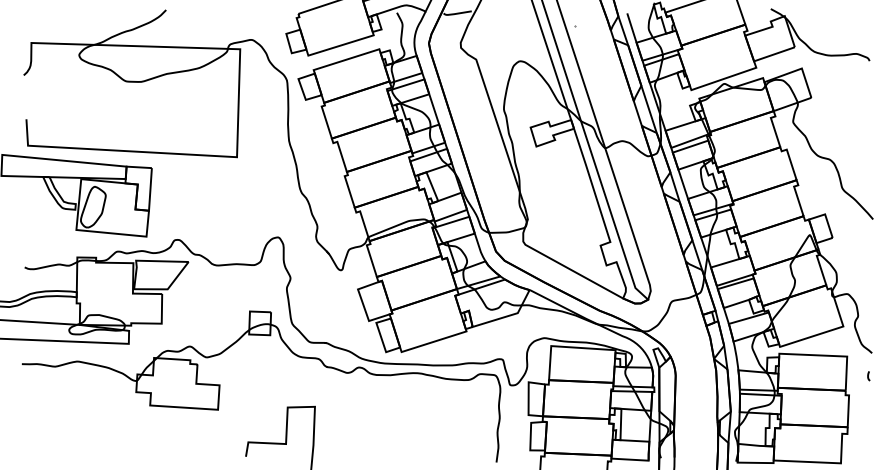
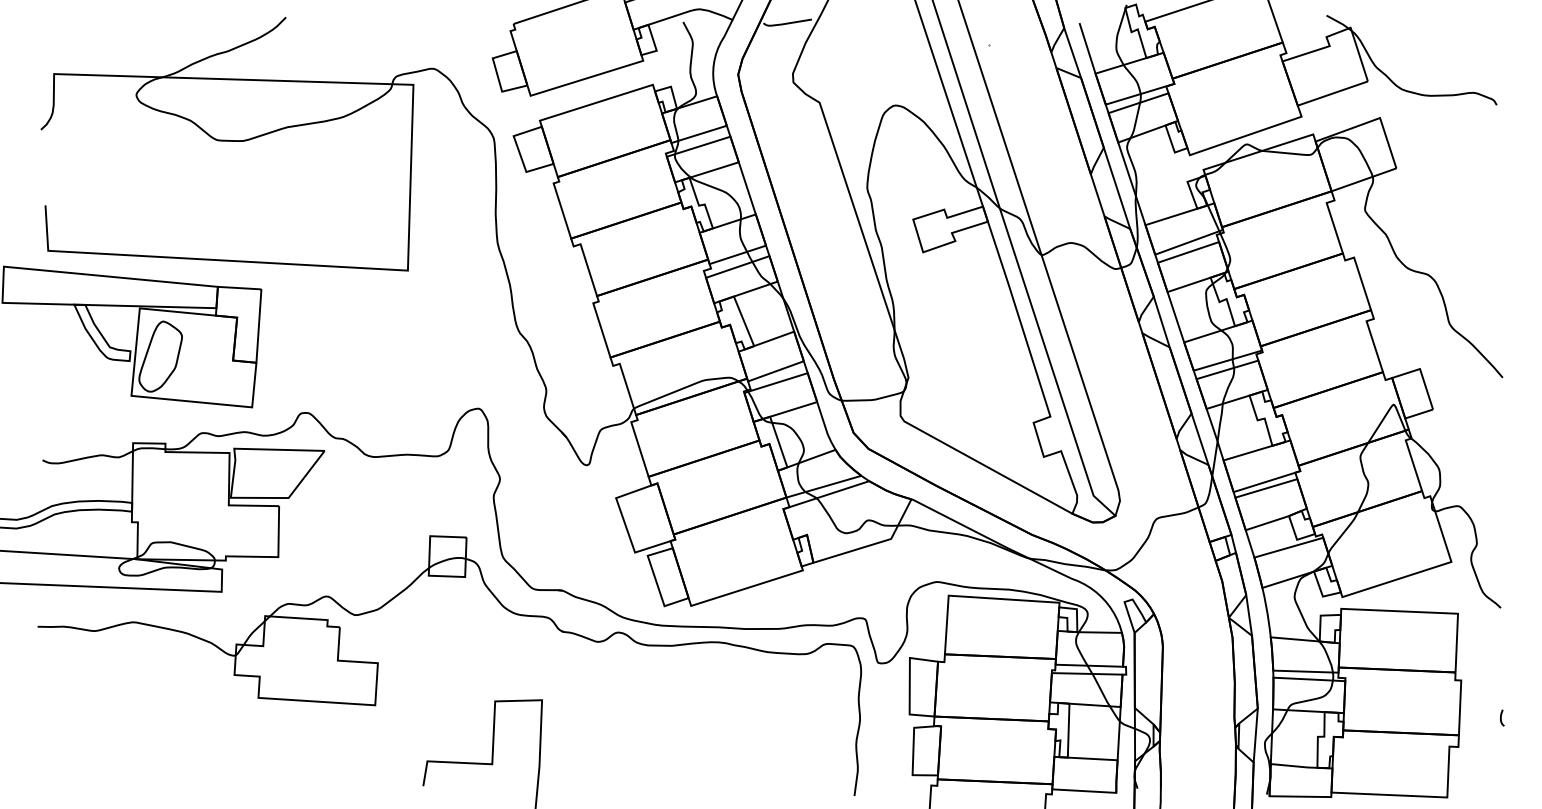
curve: (868, 376) -> (1501, 718), moved

